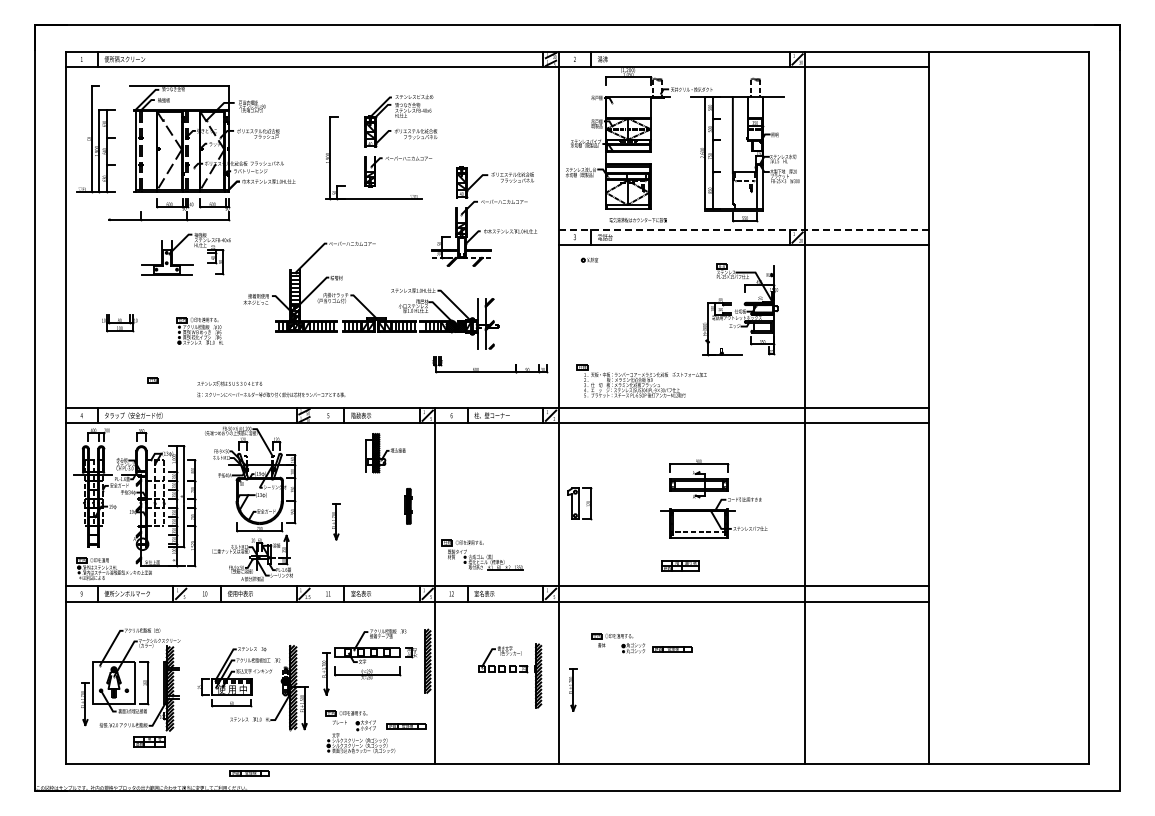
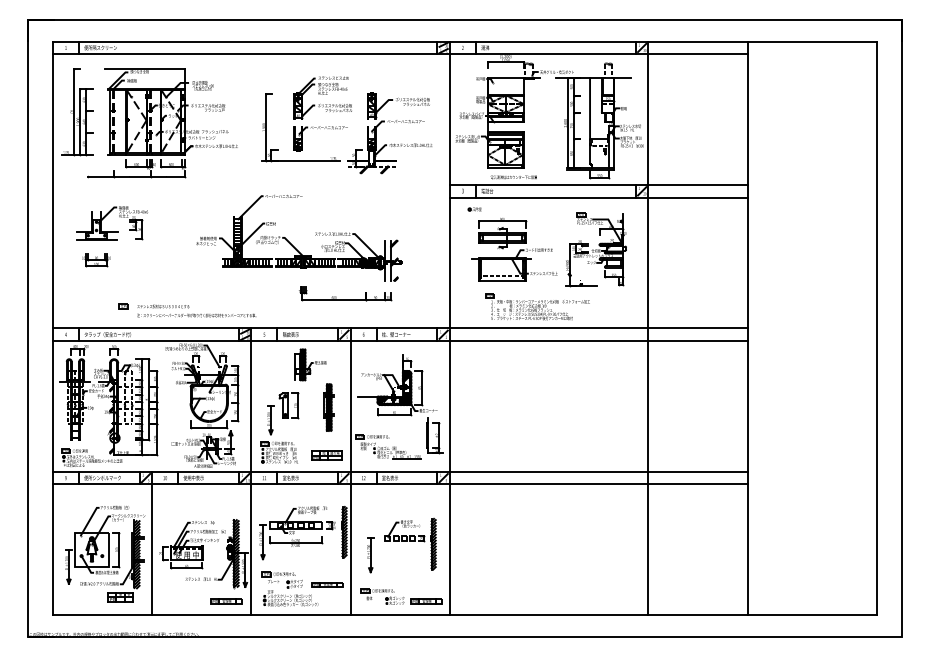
part: (484, 203) -> (390, 122), moved
line: (743, 229) -> (598, 184), dashed -> solid
part: (185, 264) -> (111, 231), moved
part: (199, 330) -> (279, 452), moved
part: (490, 371) -> (345, 299), moved
part: (641, 380) -> (537, 306), moved
text: (271, 389) -> (196, 311), moved
part: (496, 502) -> (399, 404), added
part: (718, 502) -> (518, 252), moved
part: (579, 503) -> (288, 405), moved
part: (408, 506) -> (328, 407), size x1.67
part: (680, 565) -> (326, 455), moved
line: (312, 586) -> (251, 472), added
part: (641, 643) -> (401, 596), moved
line: (188, 675) -> (151, 543), added
part: (573, 689) -> (370, 555), moved
part: (249, 773) -> (225, 601), moved

